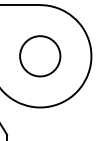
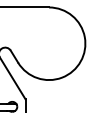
circle: (39, 55) -> (48, 43), removed

